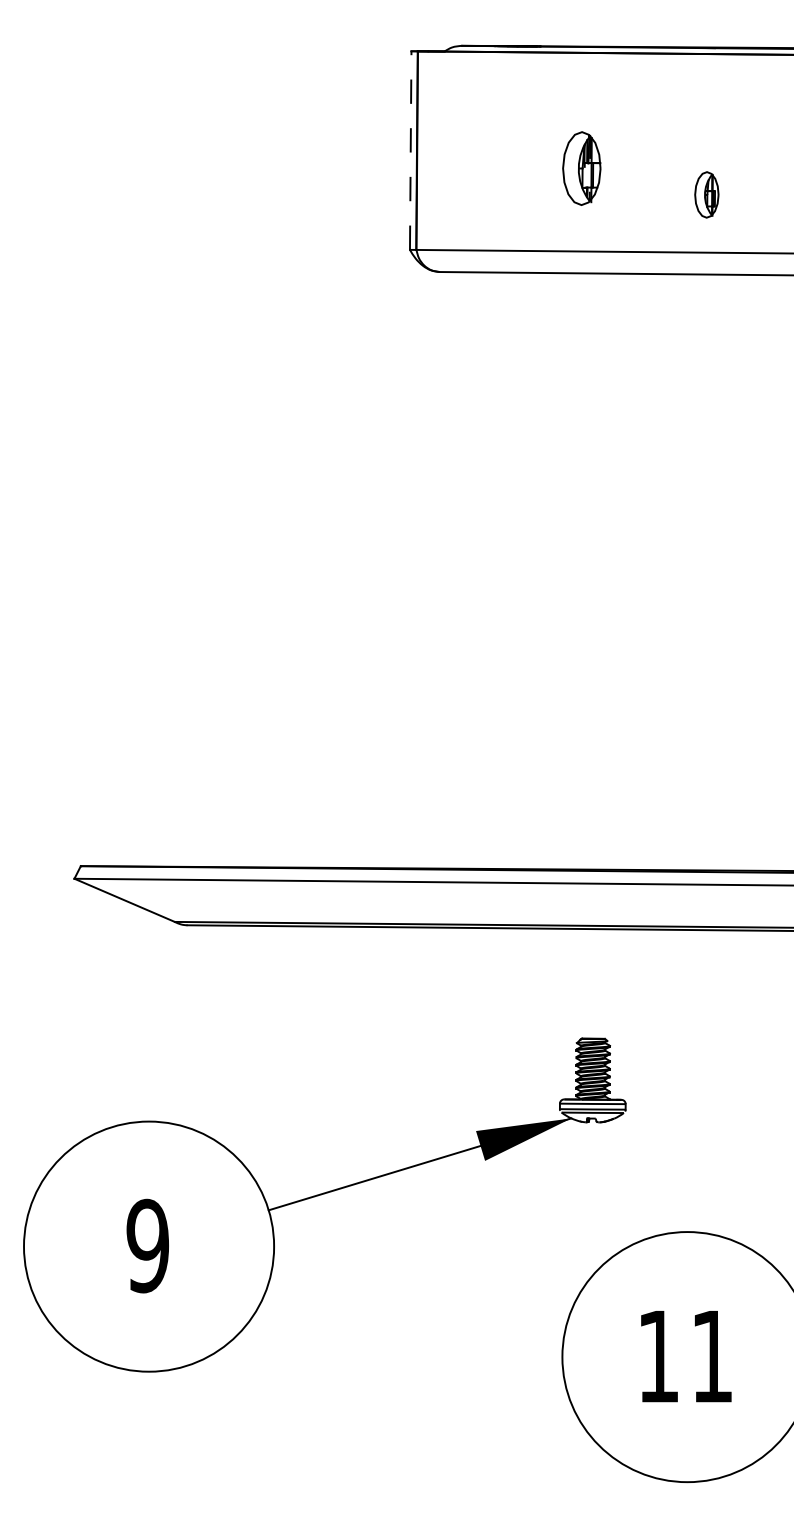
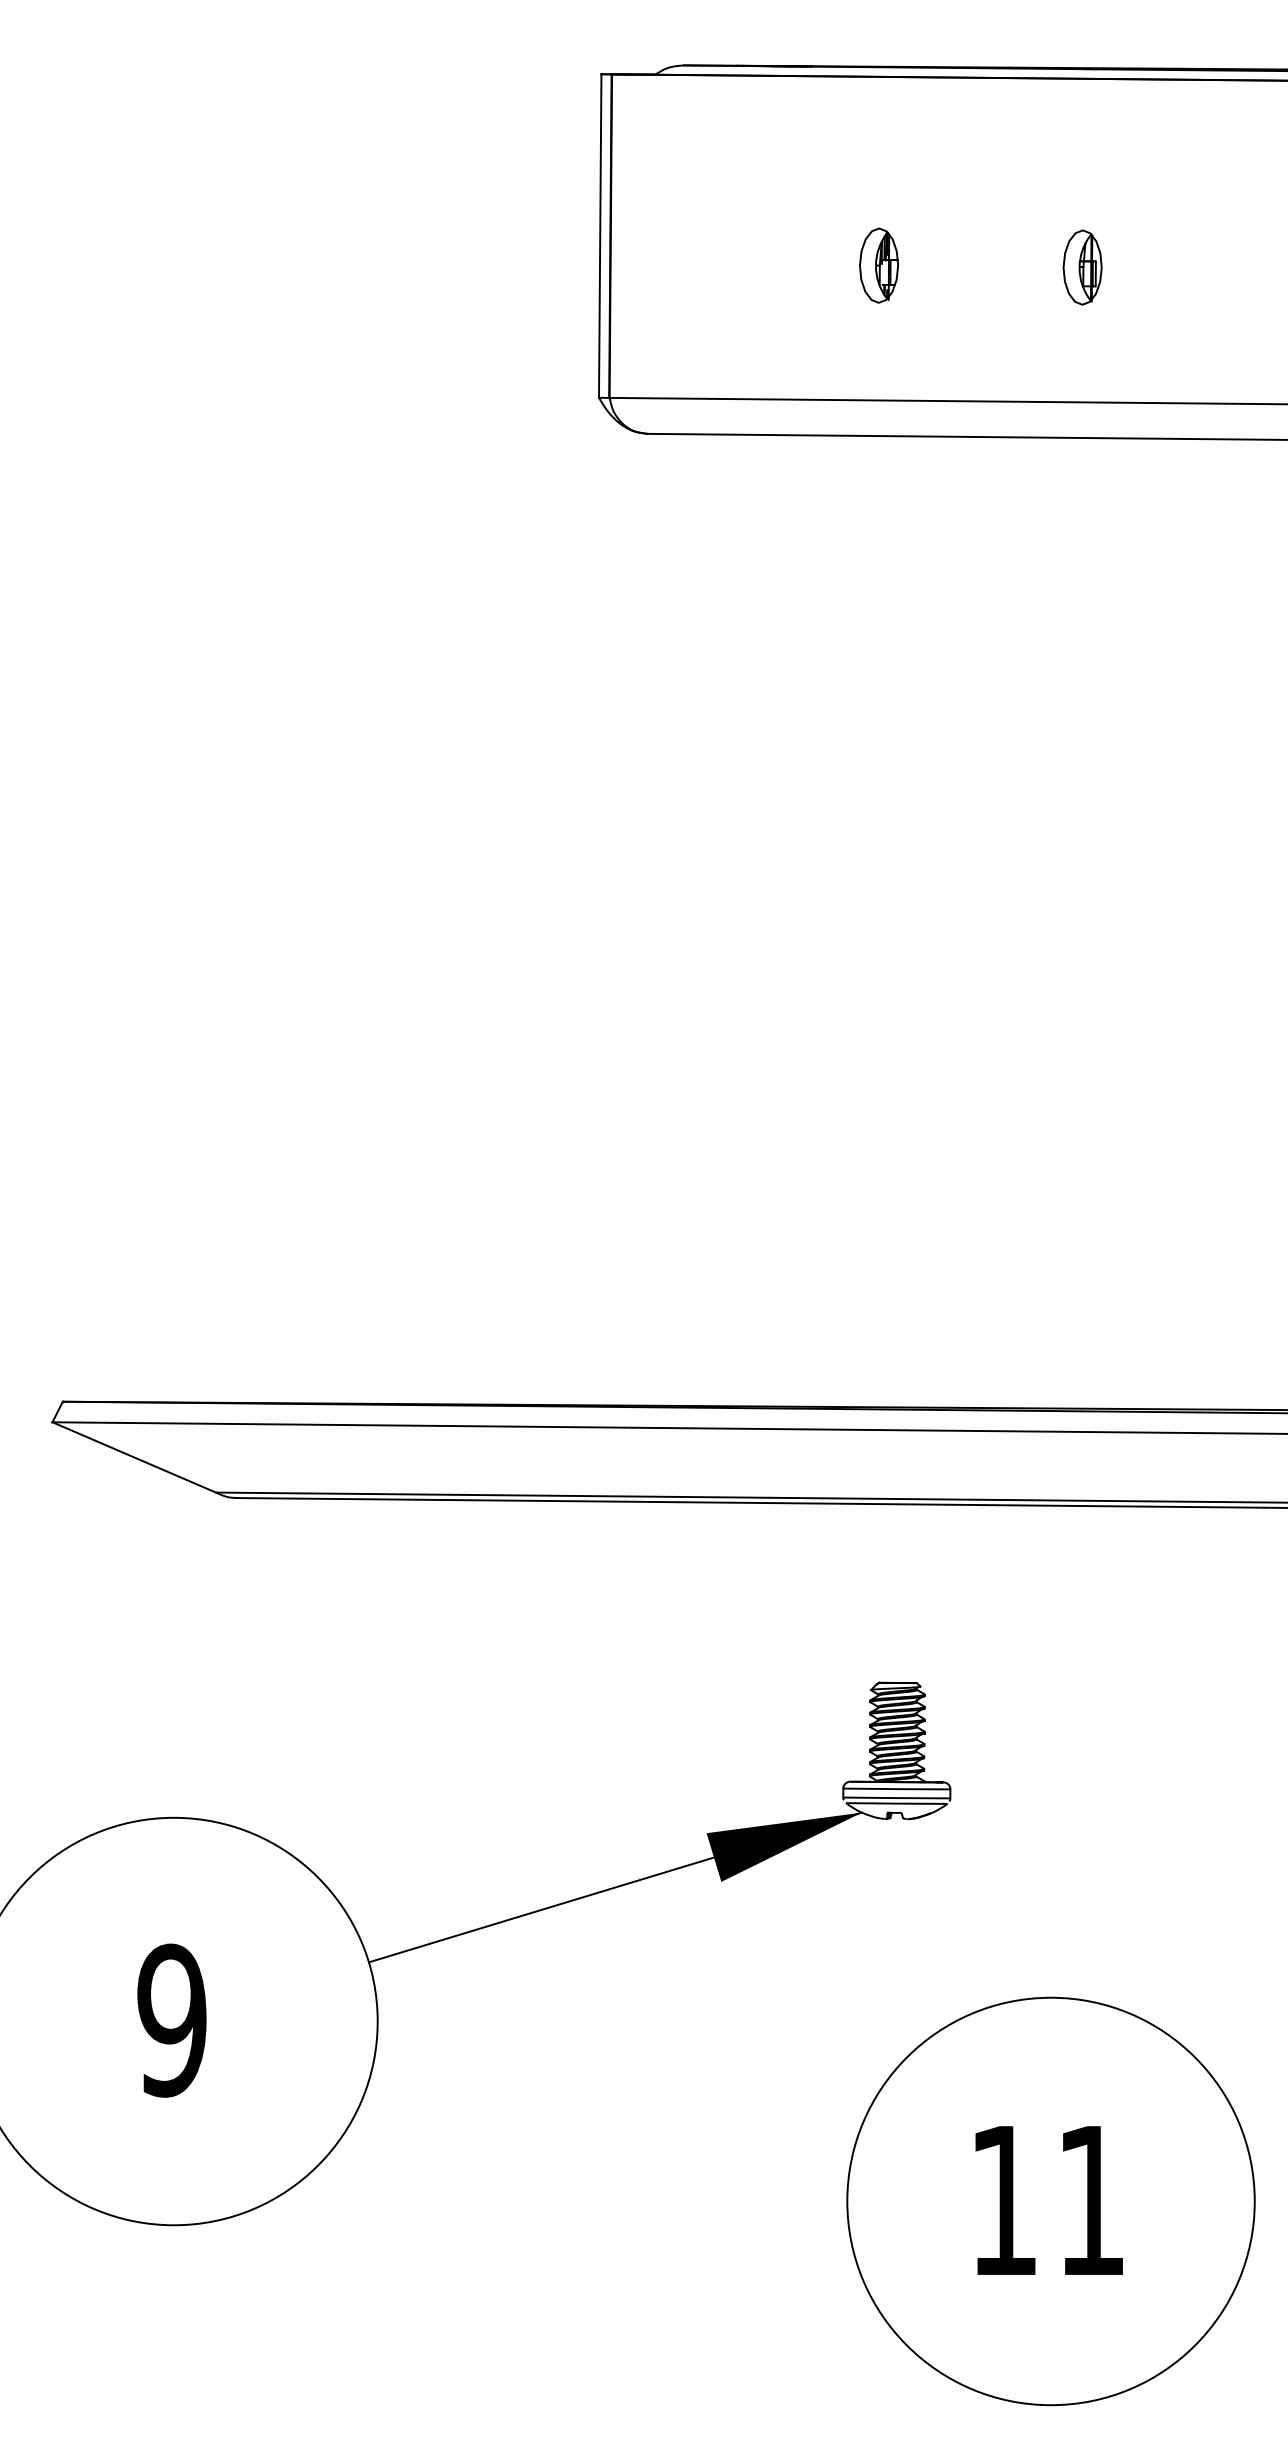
line: (410, 150) -> (599, 235), dashed -> solid
part: (581, 168) -> (878, 265), size x0.62
part: (706, 194) -> (1082, 266), moved

